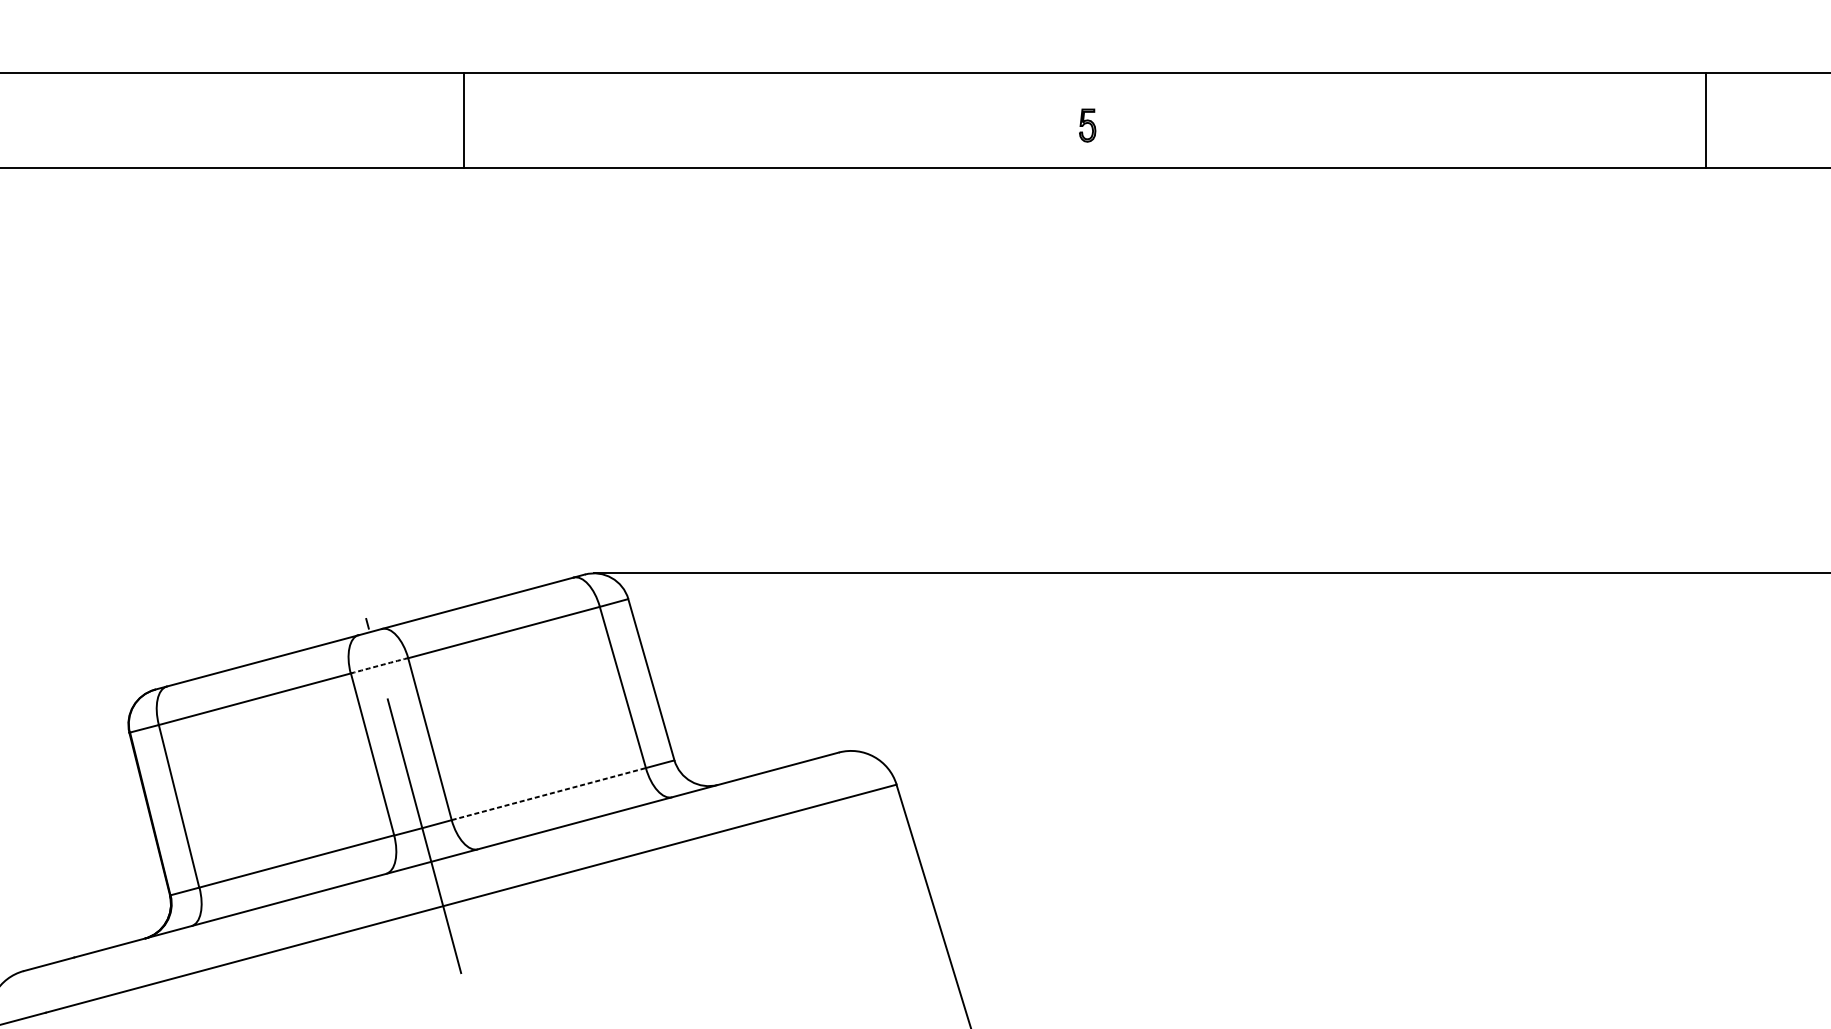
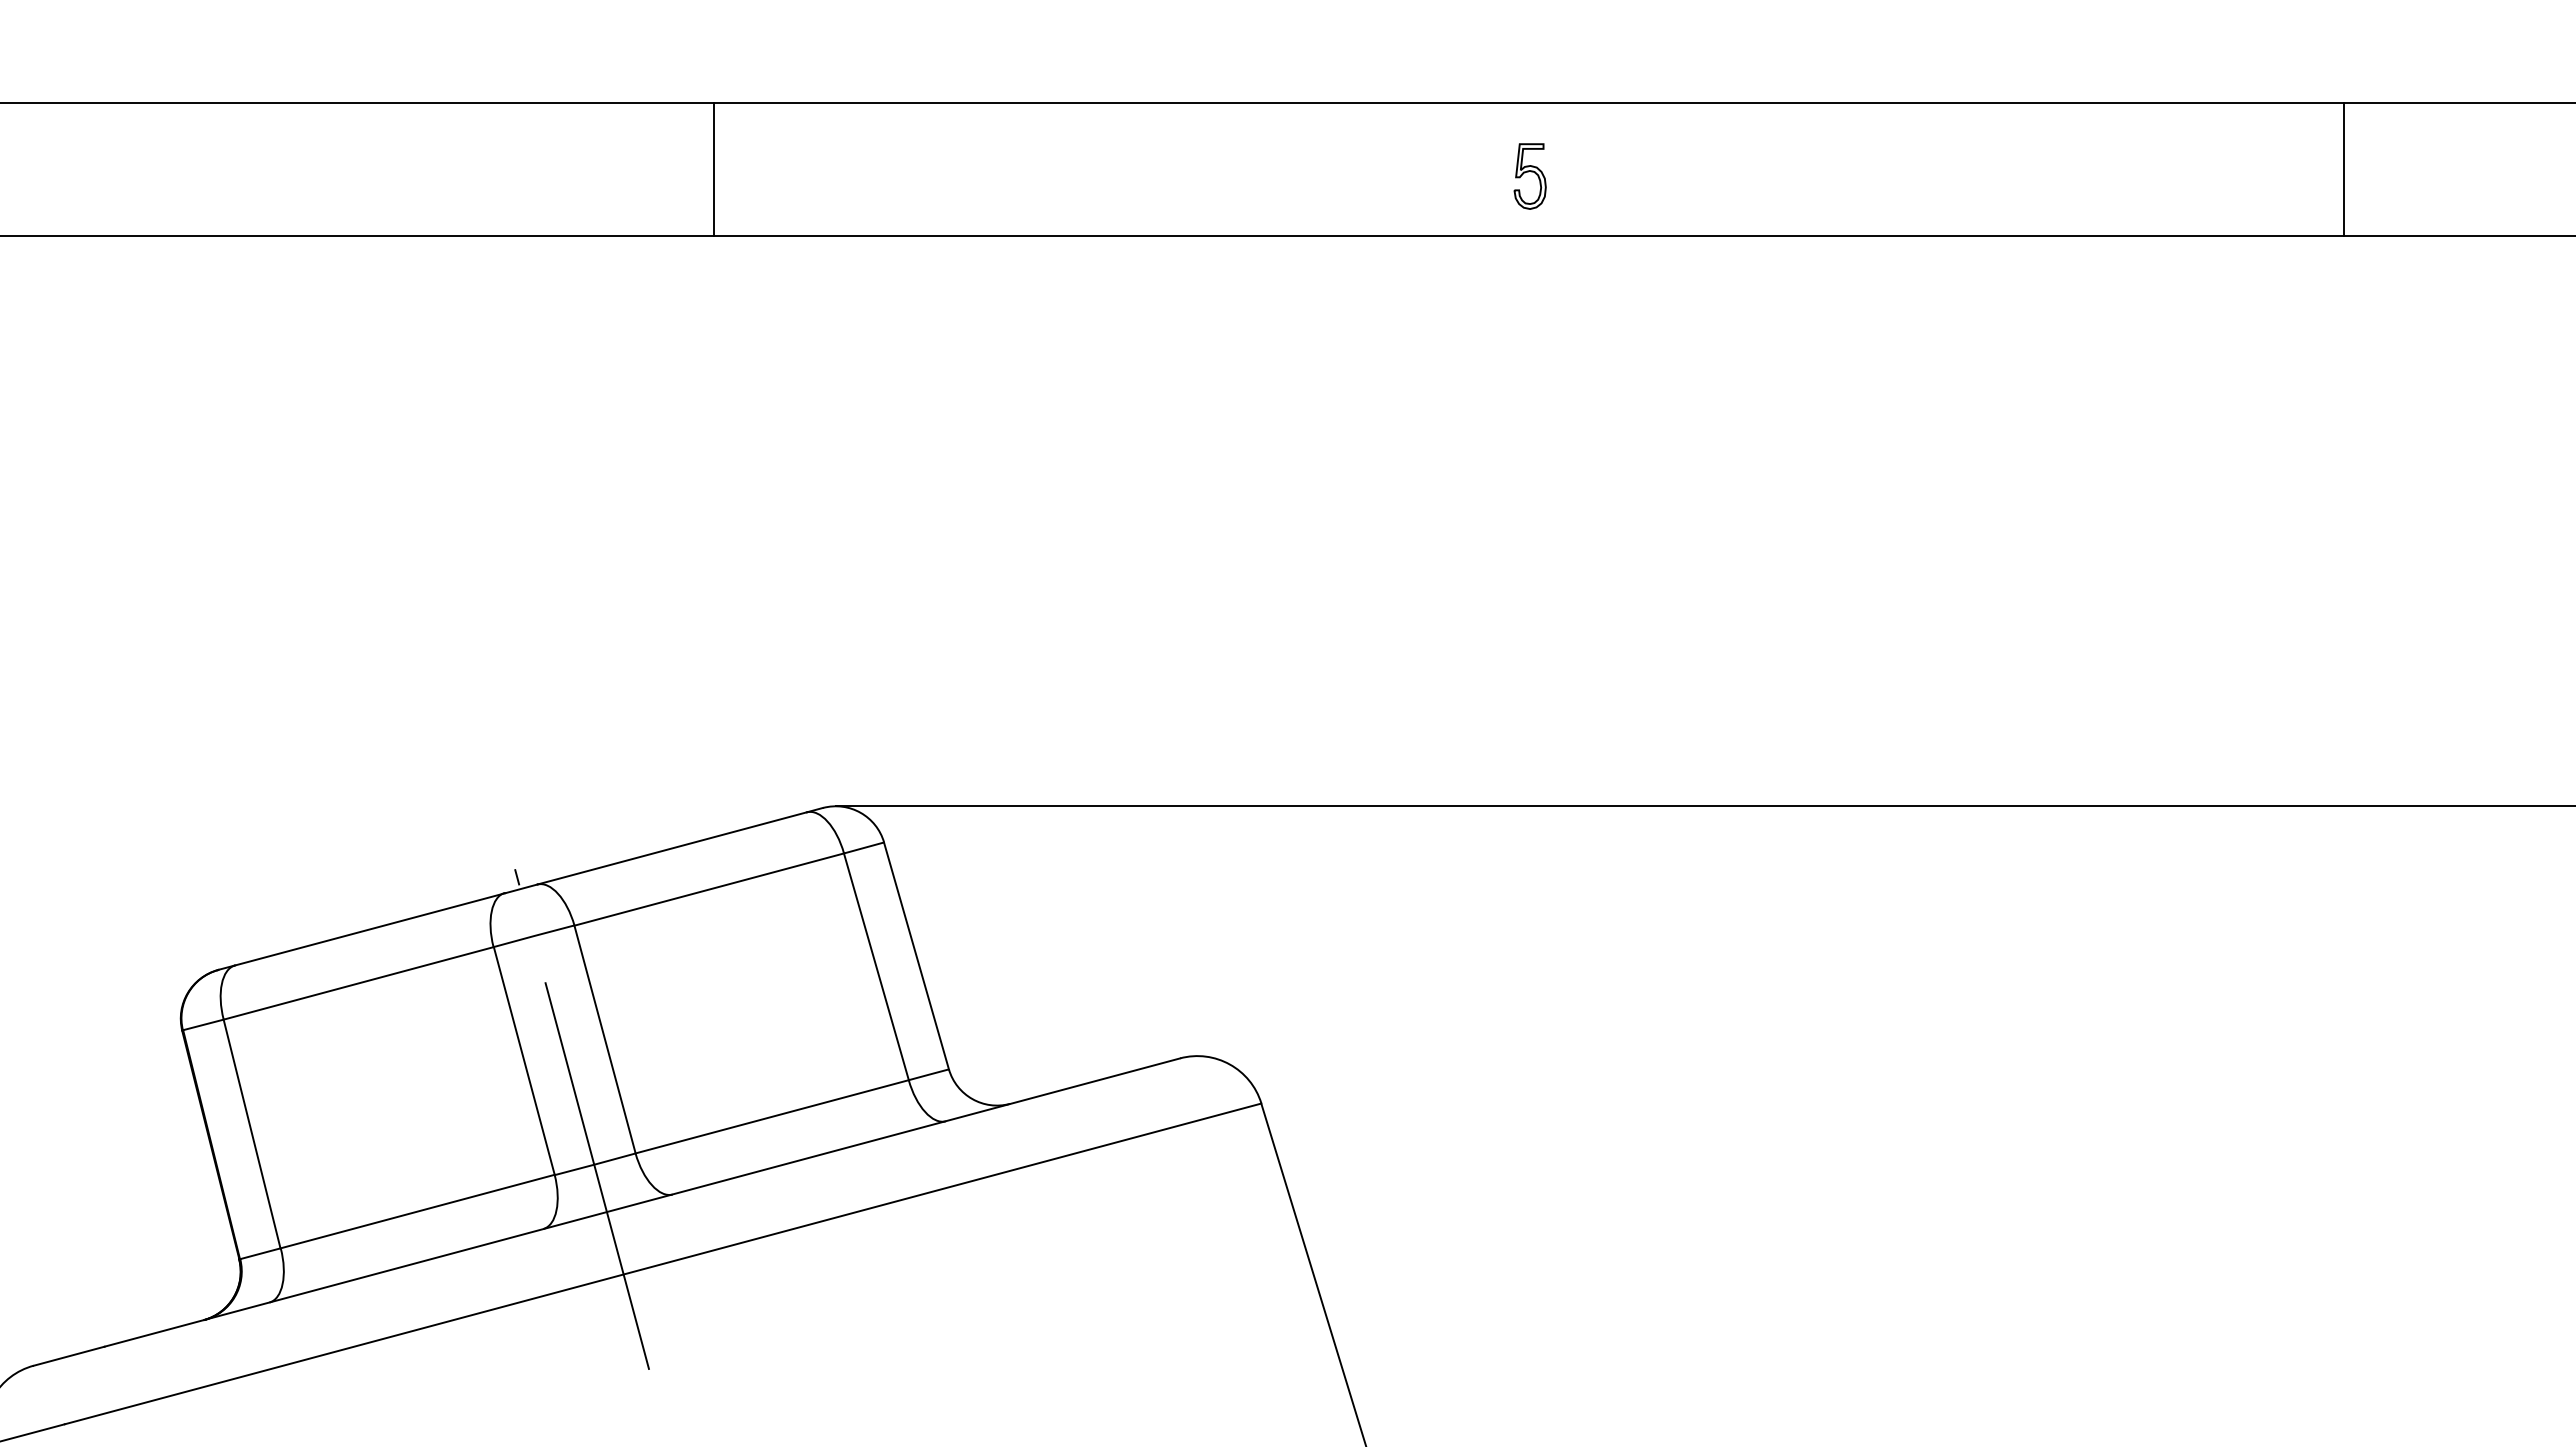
line: (463, 120) -> (714, 169), moved
line: (1705, 120) -> (2344, 169), moved
part: (1087, 125) -> (1529, 176), size x1.43
arc: (379, 665) -> (534, 936), dashed -> solid
line: (549, 793) -> (772, 1116), dashed -> solid

